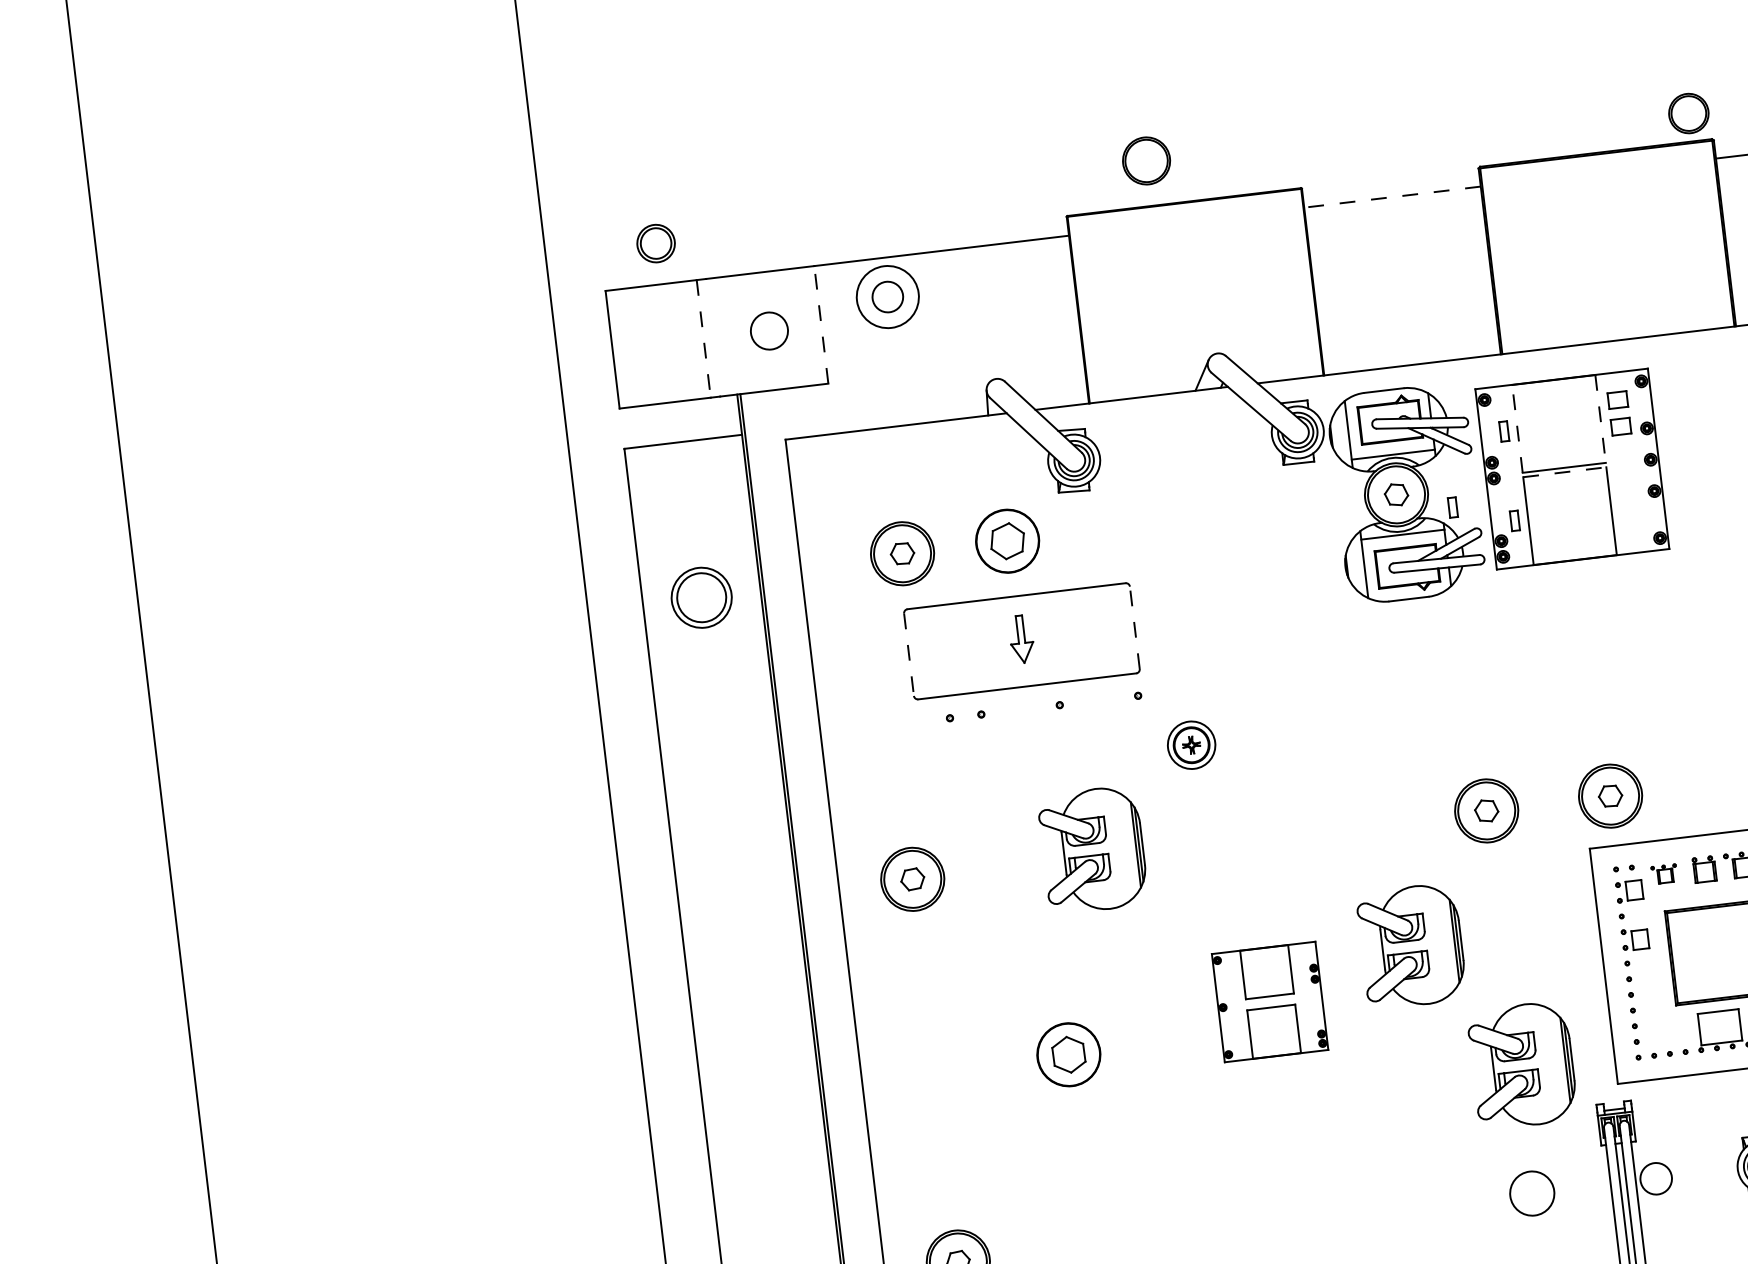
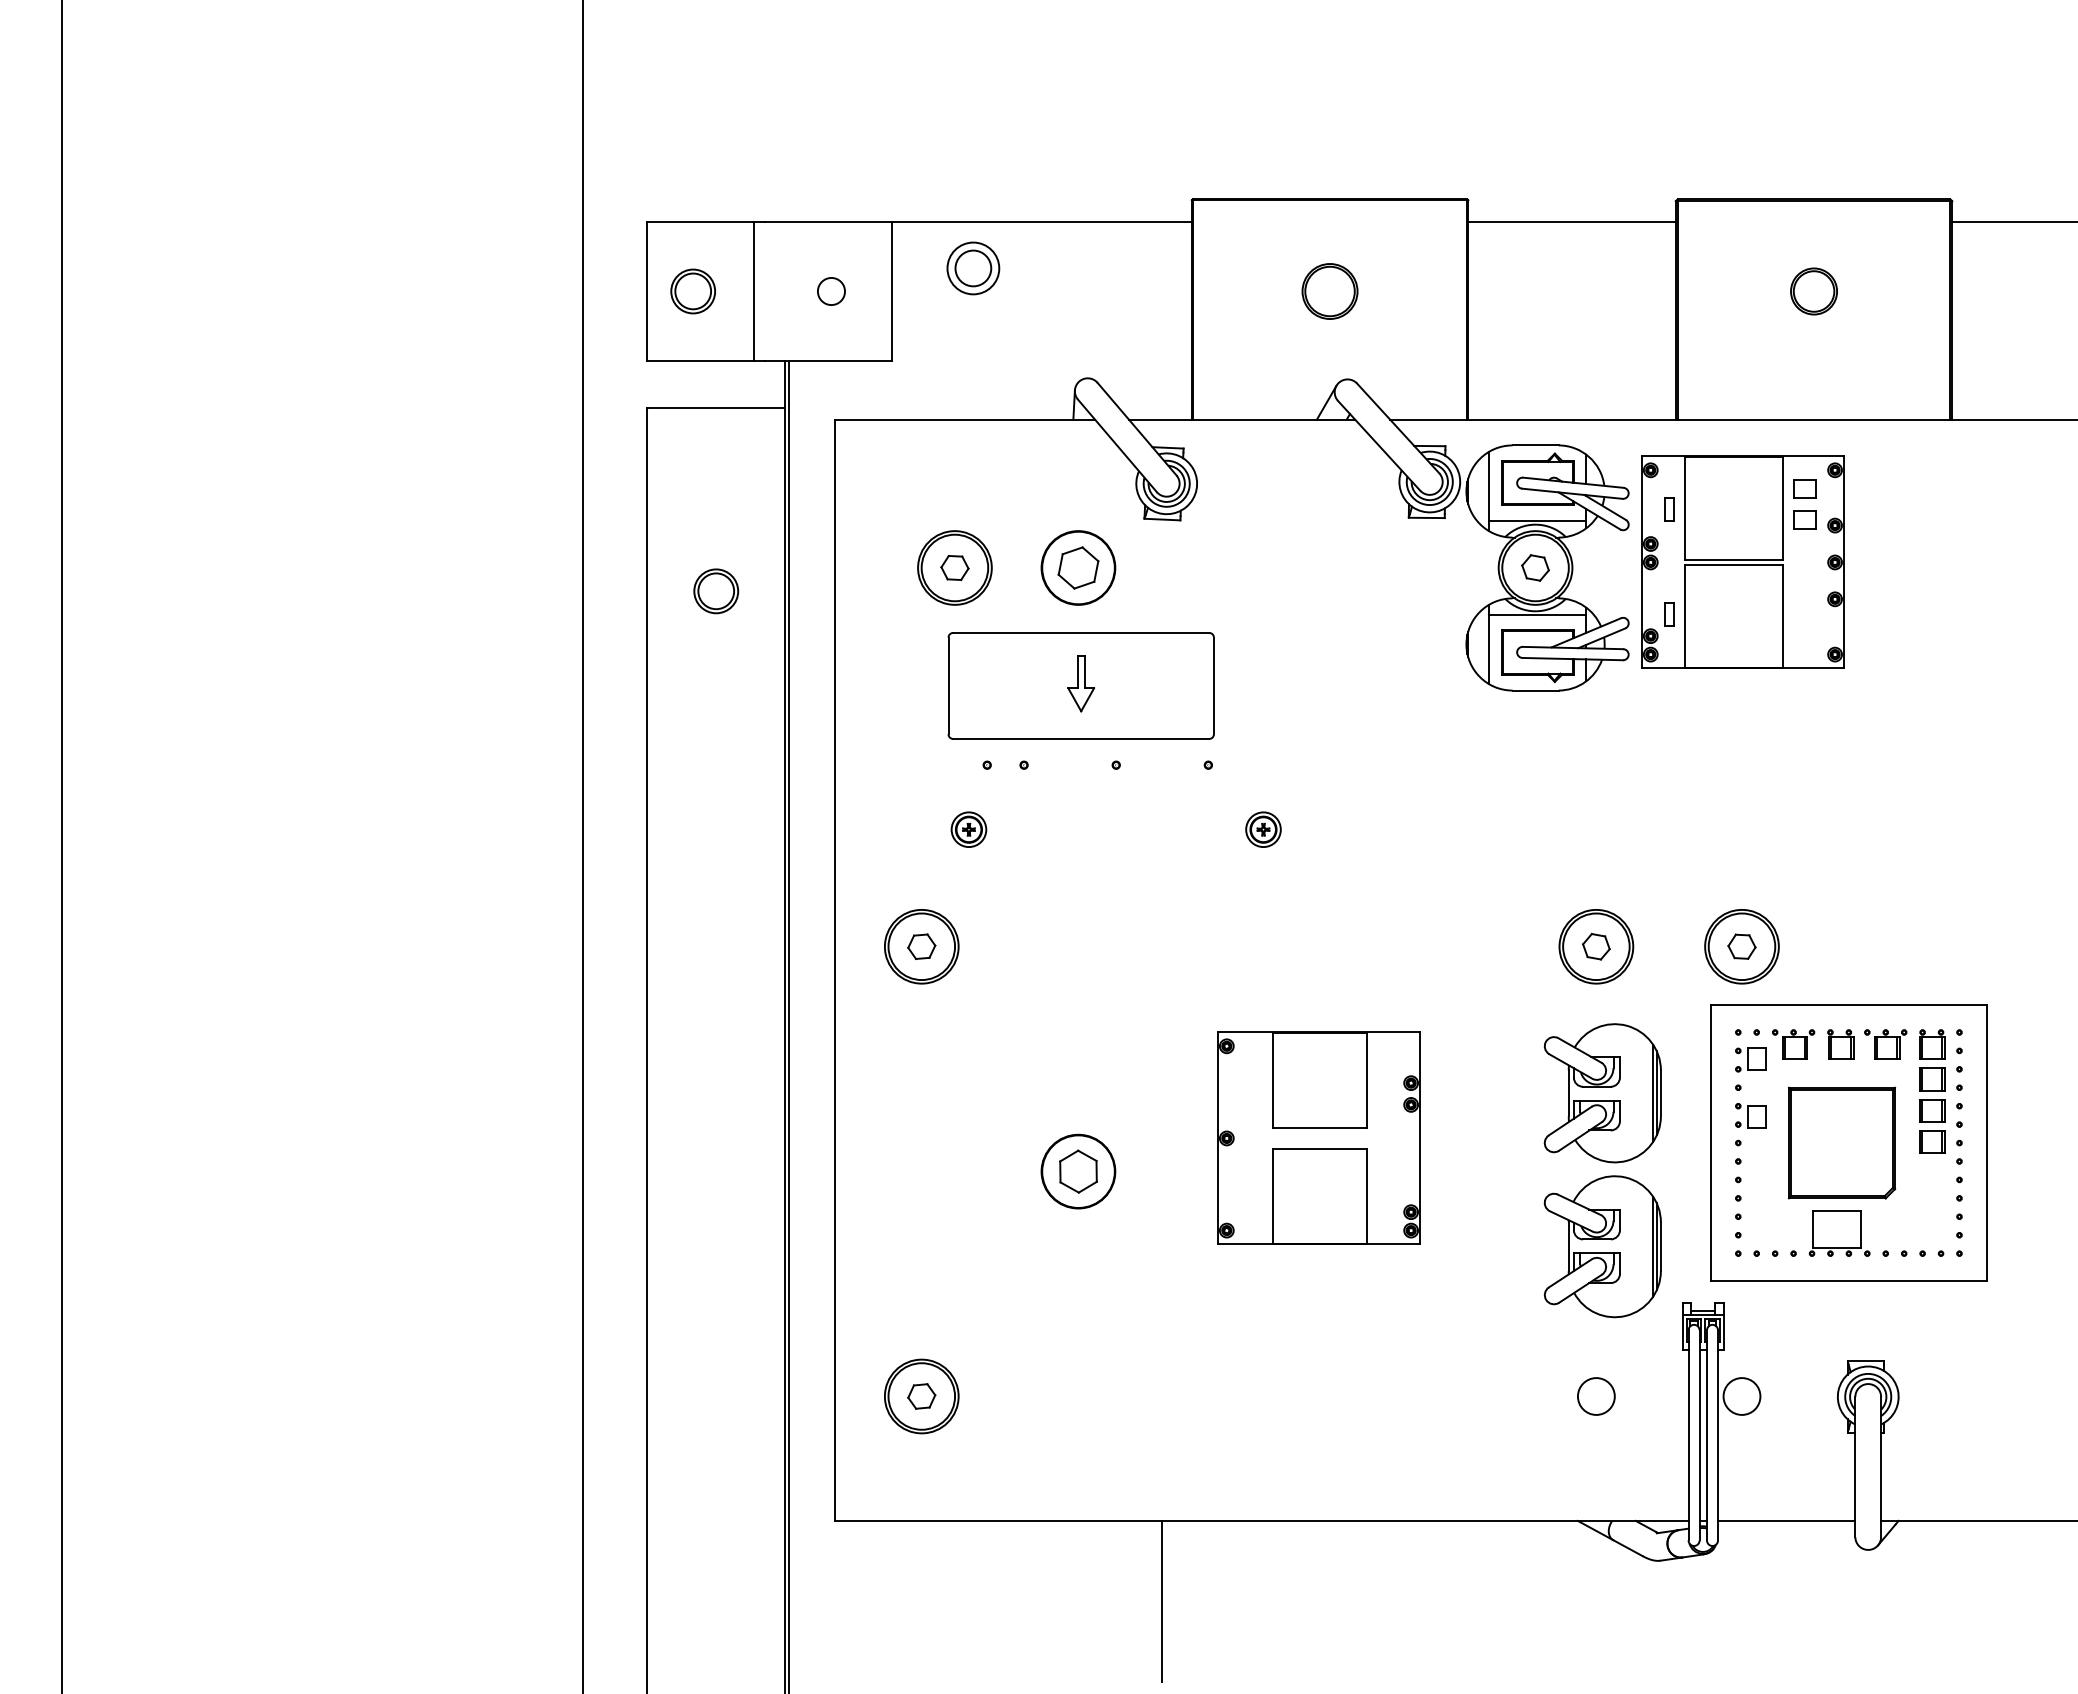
part: (1688, 113) -> (1813, 291), moved
part: (1146, 161) -> (1329, 291), moved
line: (1392, 197) -> (1572, 222), dashed -> solid
part: (655, 243) -> (692, 291), moved
circle: (887, 297) -> (973, 268), size x0.71
line: (821, 324) -> (892, 291), dashed -> solid
circle: (769, 331) -> (831, 291), size x0.62
line: (704, 339) -> (754, 292), dashed -> solid
line: (1600, 419) -> (1782, 508), dashed -> solid
line: (1517, 429) -> (1684, 508), dashed -> solid
line: (1564, 472) -> (1733, 565), dashed -> solid
part: (1453, 507) -> (1599, 590), removed
part: (702, 597) -> (716, 591), size x0.62
line: (1134, 627) -> (1213, 685), dashed -> solid
line: (909, 655) -> (948, 686), dashed -> solid
part: (1191, 744) -> (1263, 829), size x0.62
part: (940, 774) -> (968, 829), added
part: (1092, 849) -> (1134, 937), removed
part: (1664, 874) -> (1793, 1044), size x1.43
part: (1411, 946) -> (1602, 1093), moved
part: (1269, 1001) -> (1318, 1137), size x1.67
circle: (1532, 1193) -> (1596, 1396), size x0.71

